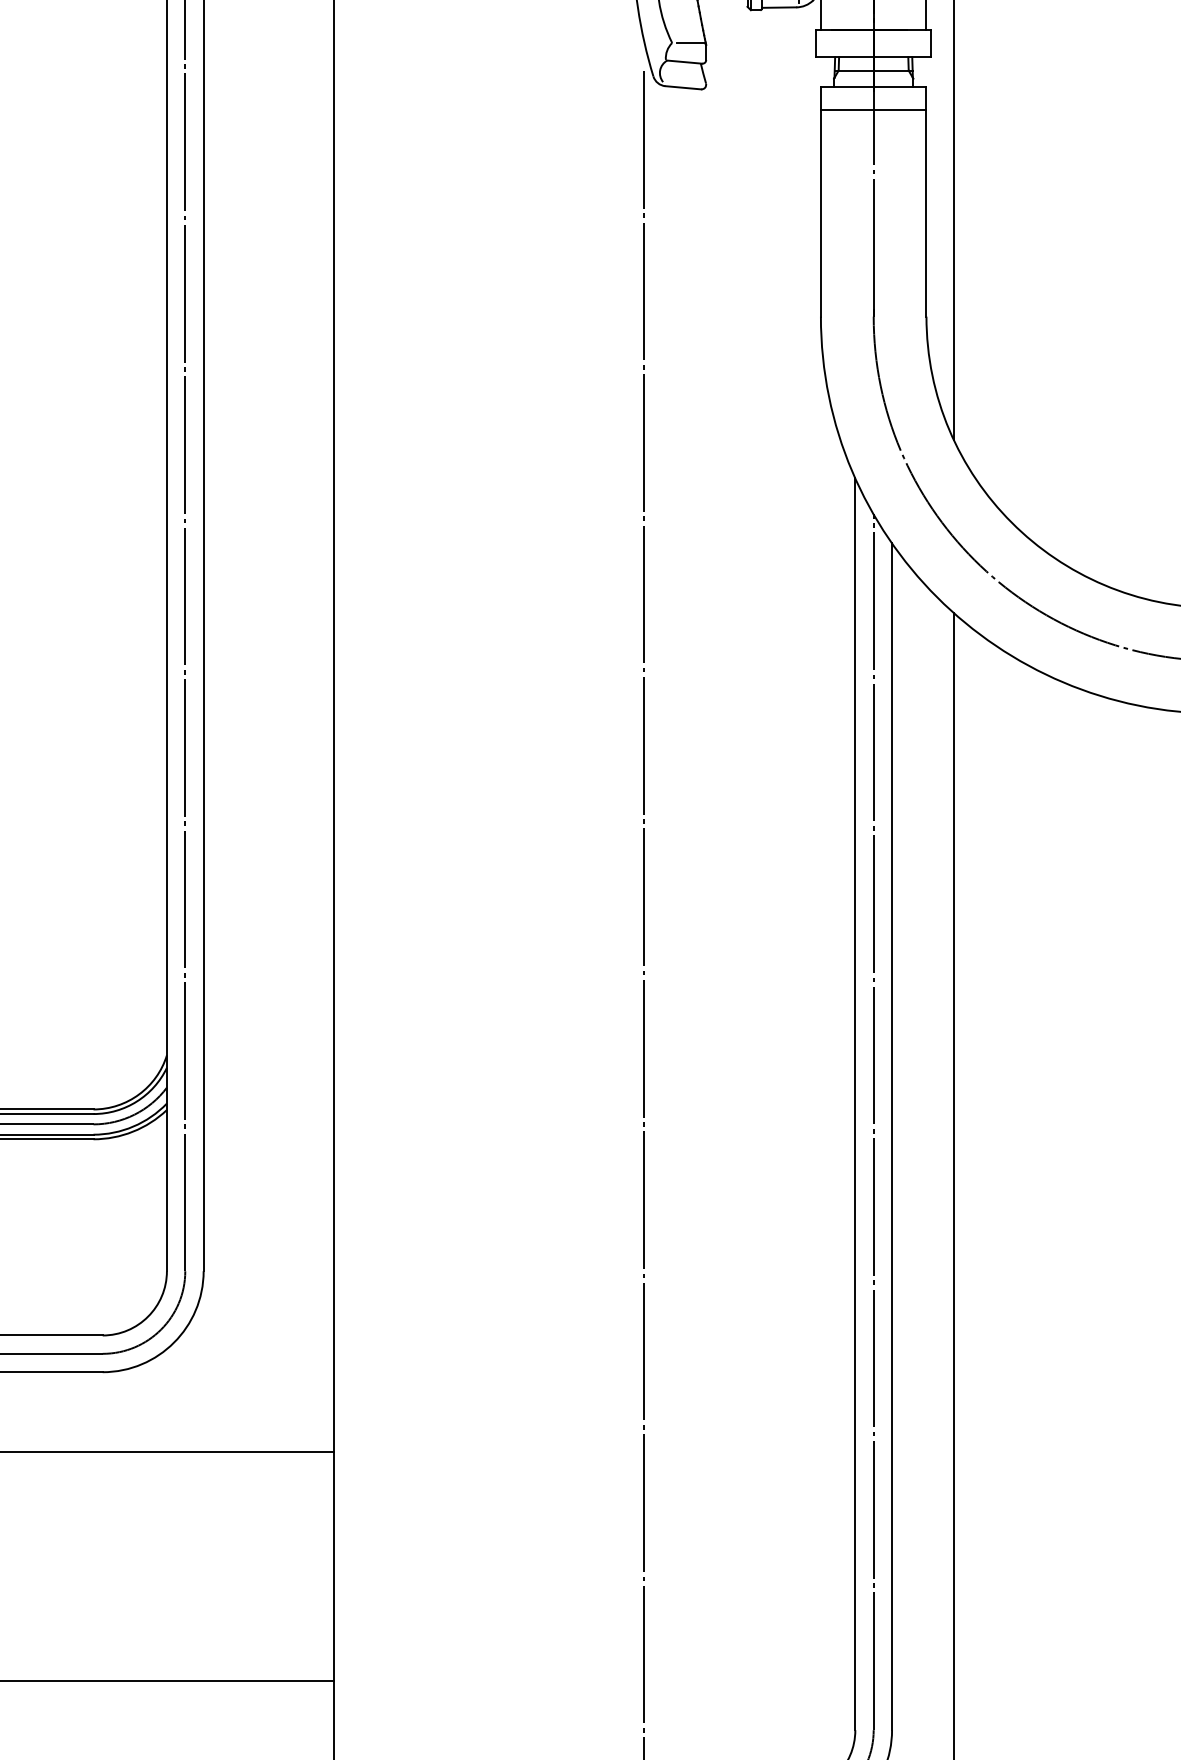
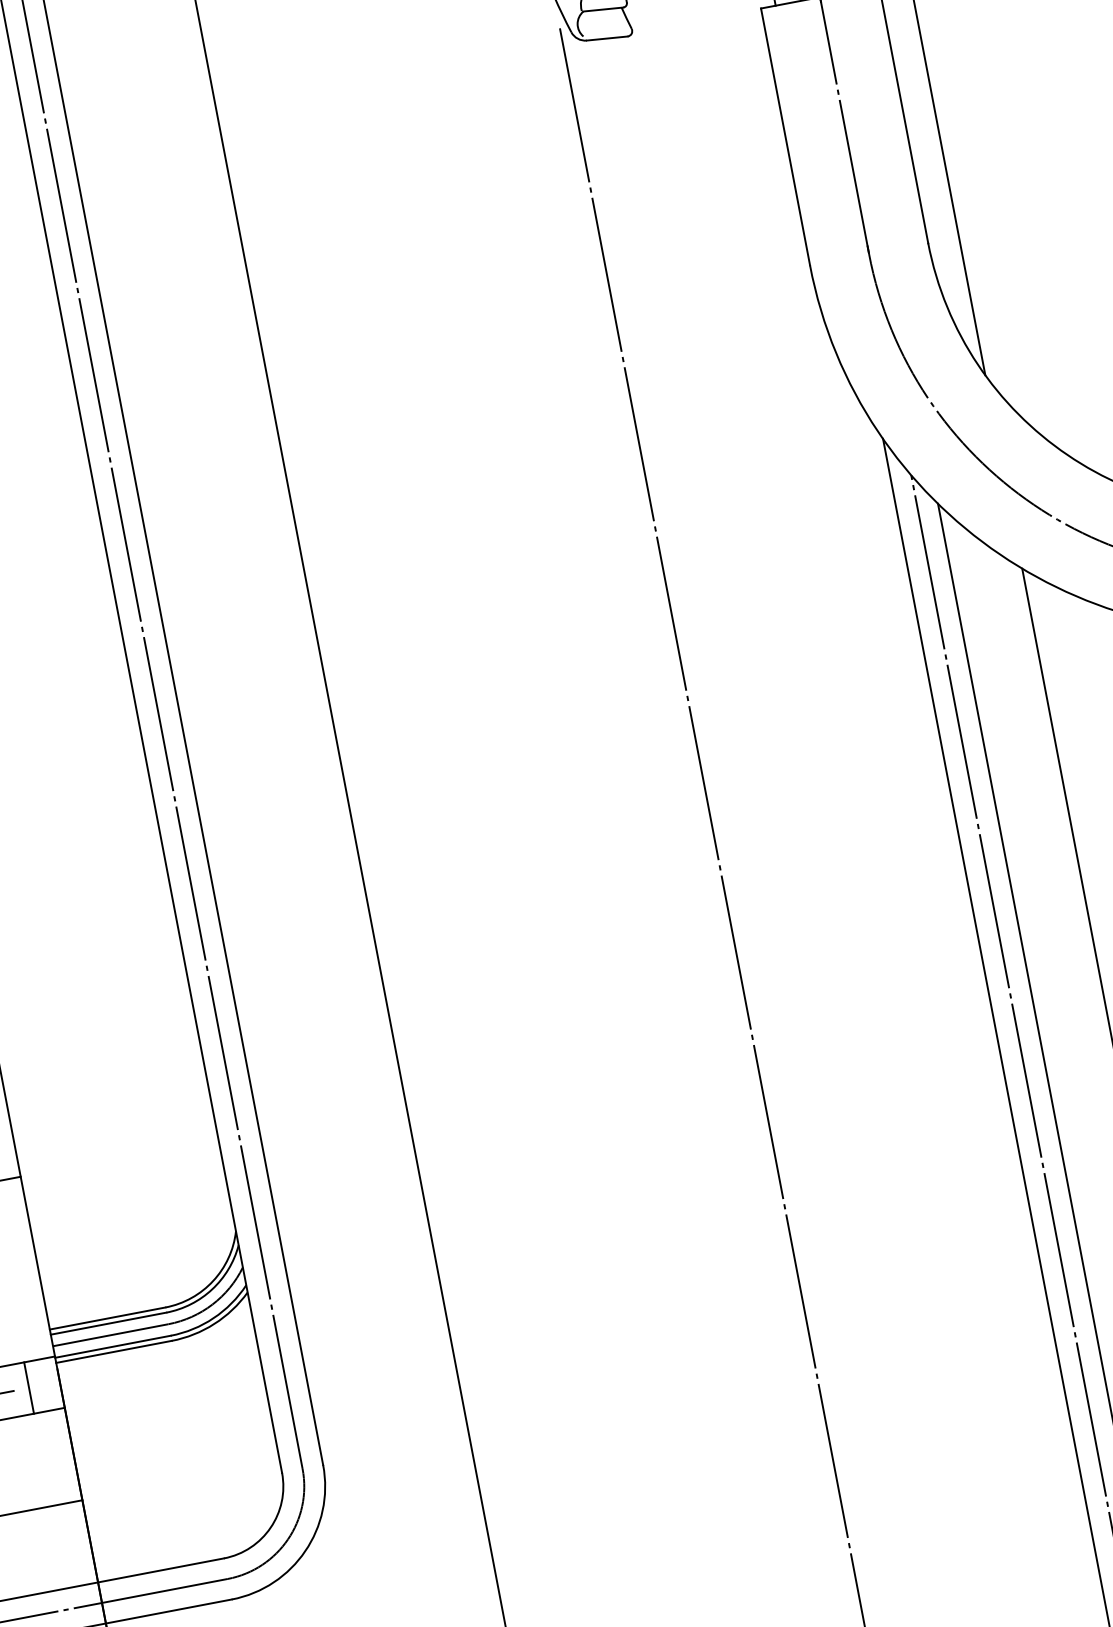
line: (873, 110) -> (824, 23), removed

